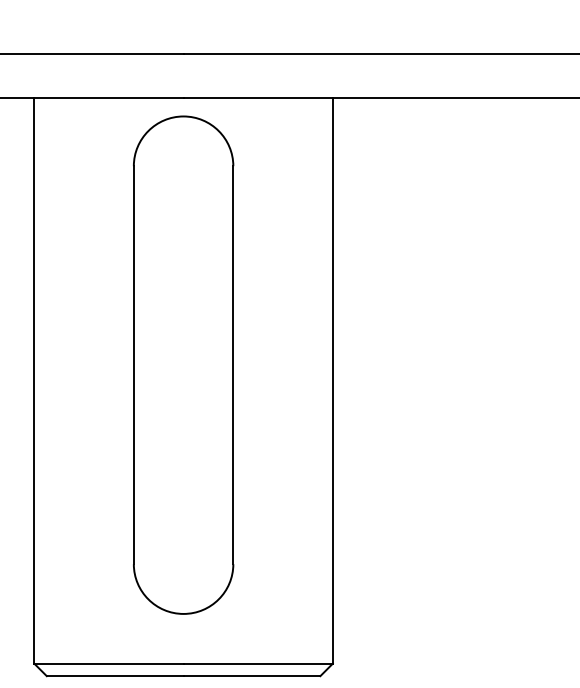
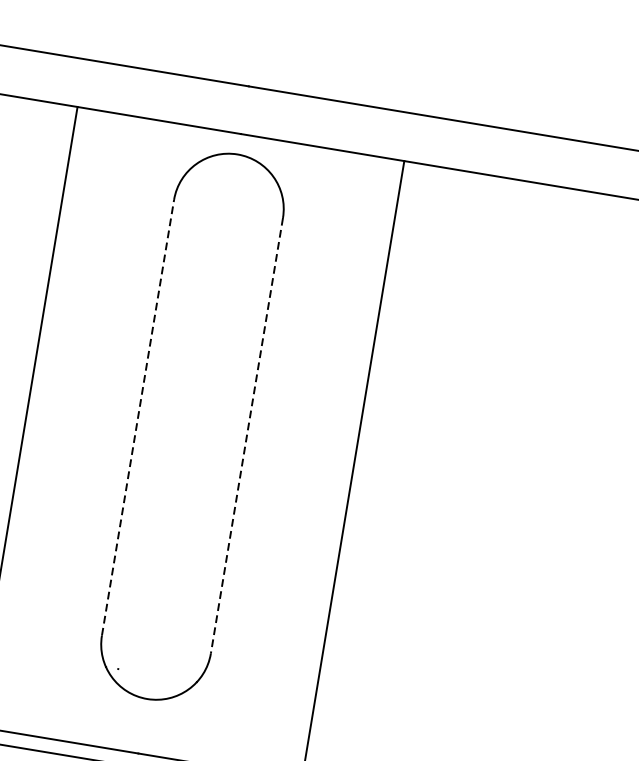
line: (133, 365) -> (137, 417), solid -> dashed
line: (233, 365) -> (247, 436), solid -> dashed

